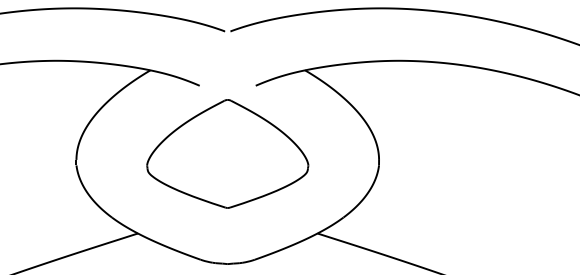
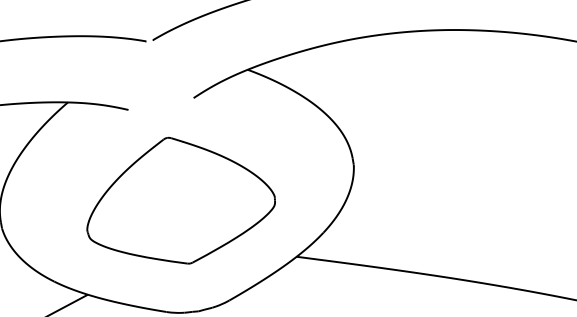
part: (227, 153) -> (178, 200), moved

